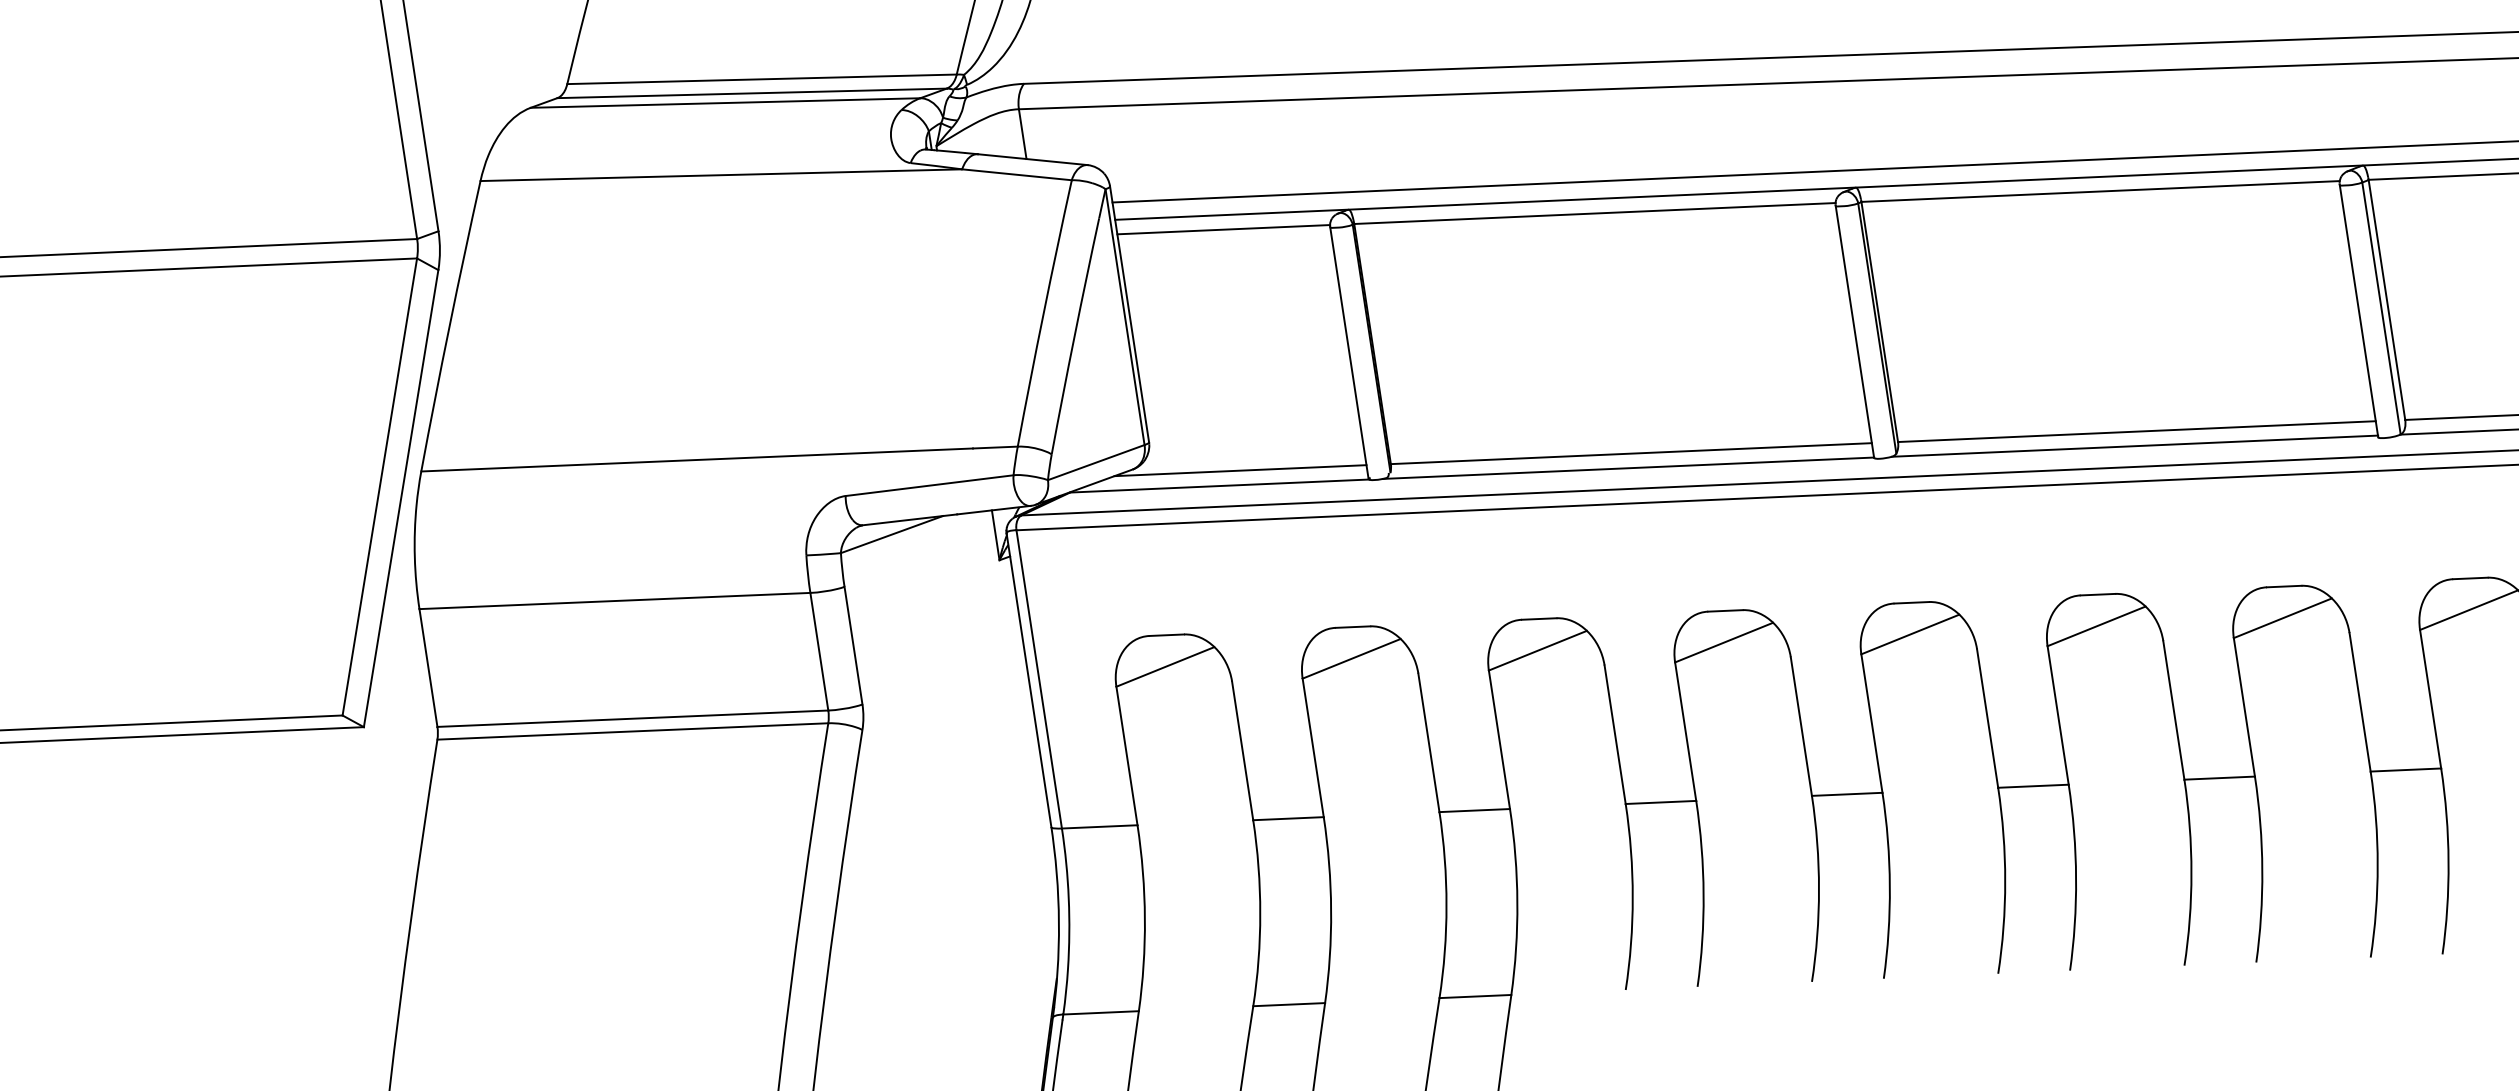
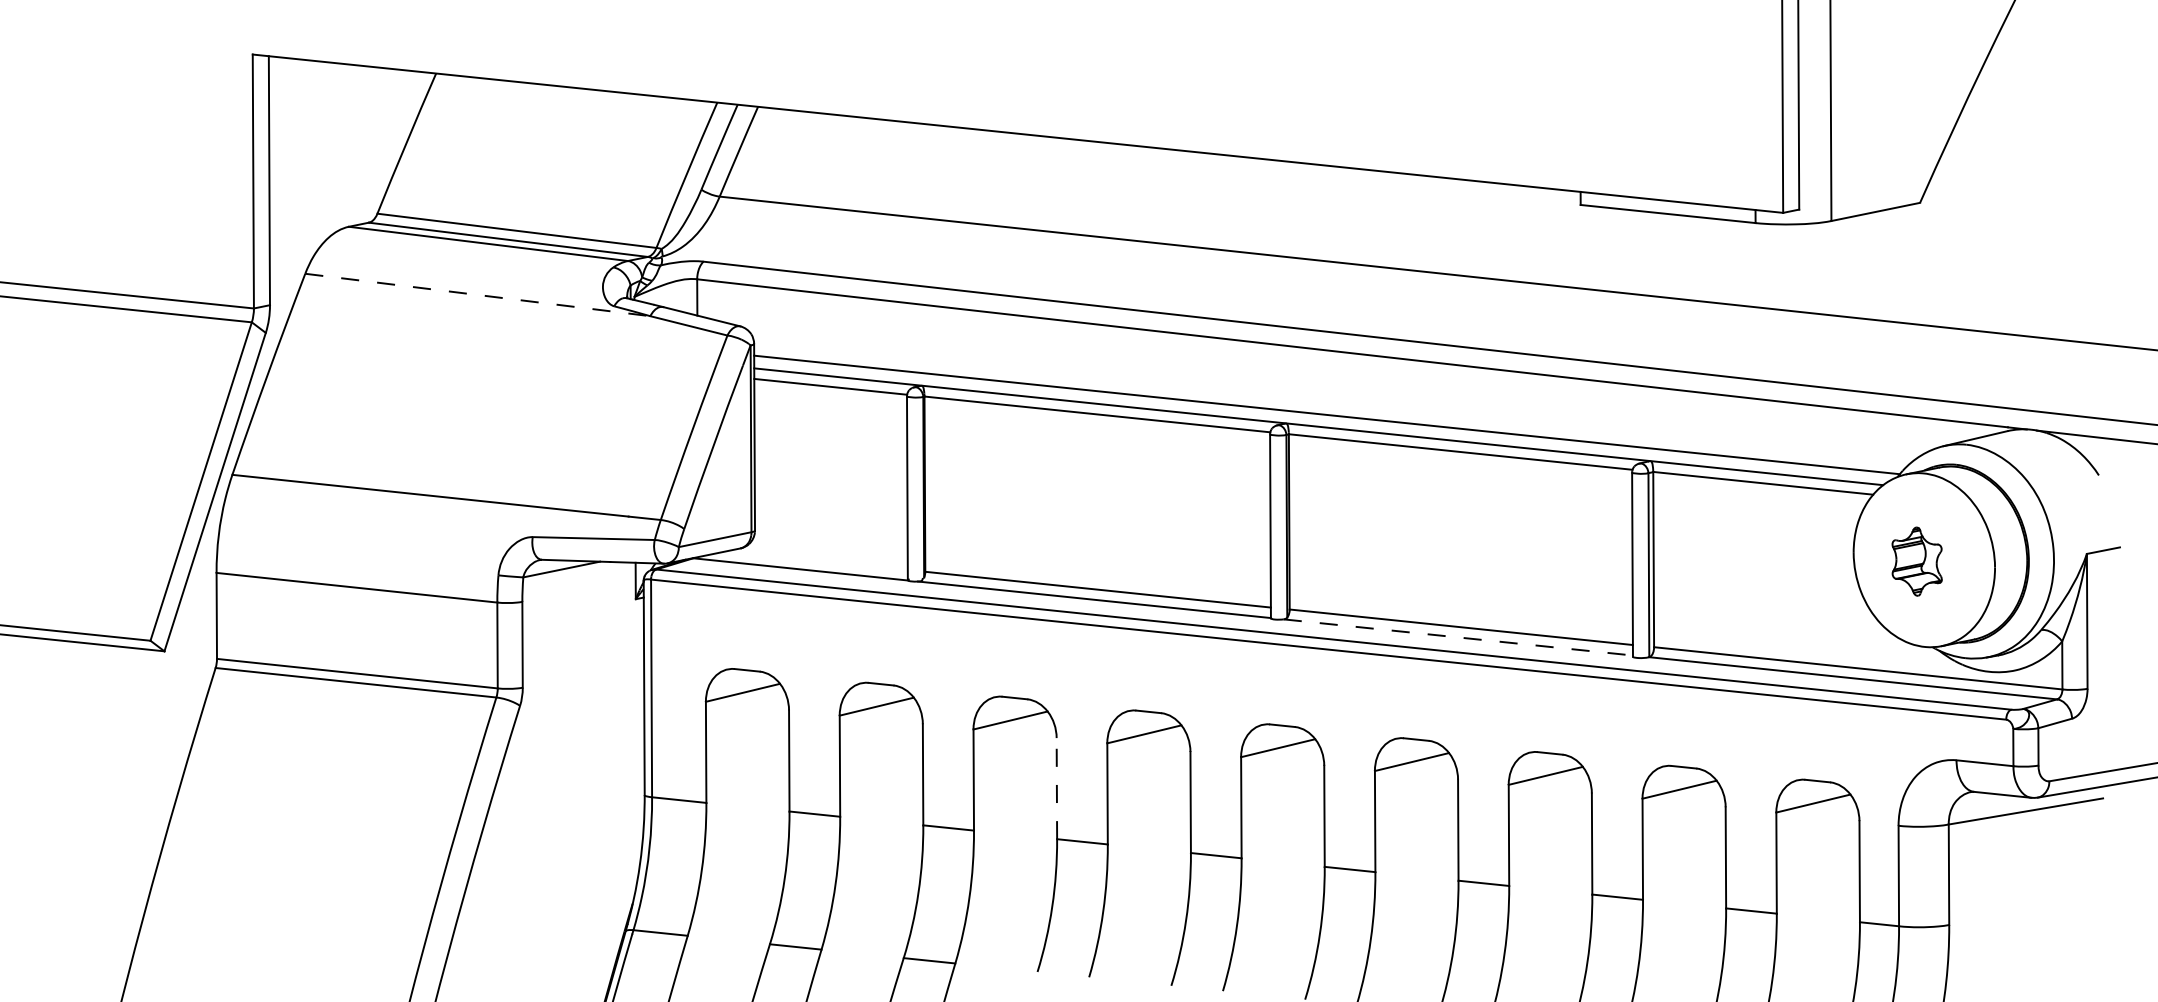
line: (720, 174) -> (477, 294), solid -> dashed
line: (2135, 446) -> (1458, 637), solid -> dashed
line: (1239, 470) -> (816, 560), removed
line: (1614, 734) -> (1056, 788), solid -> dashed

